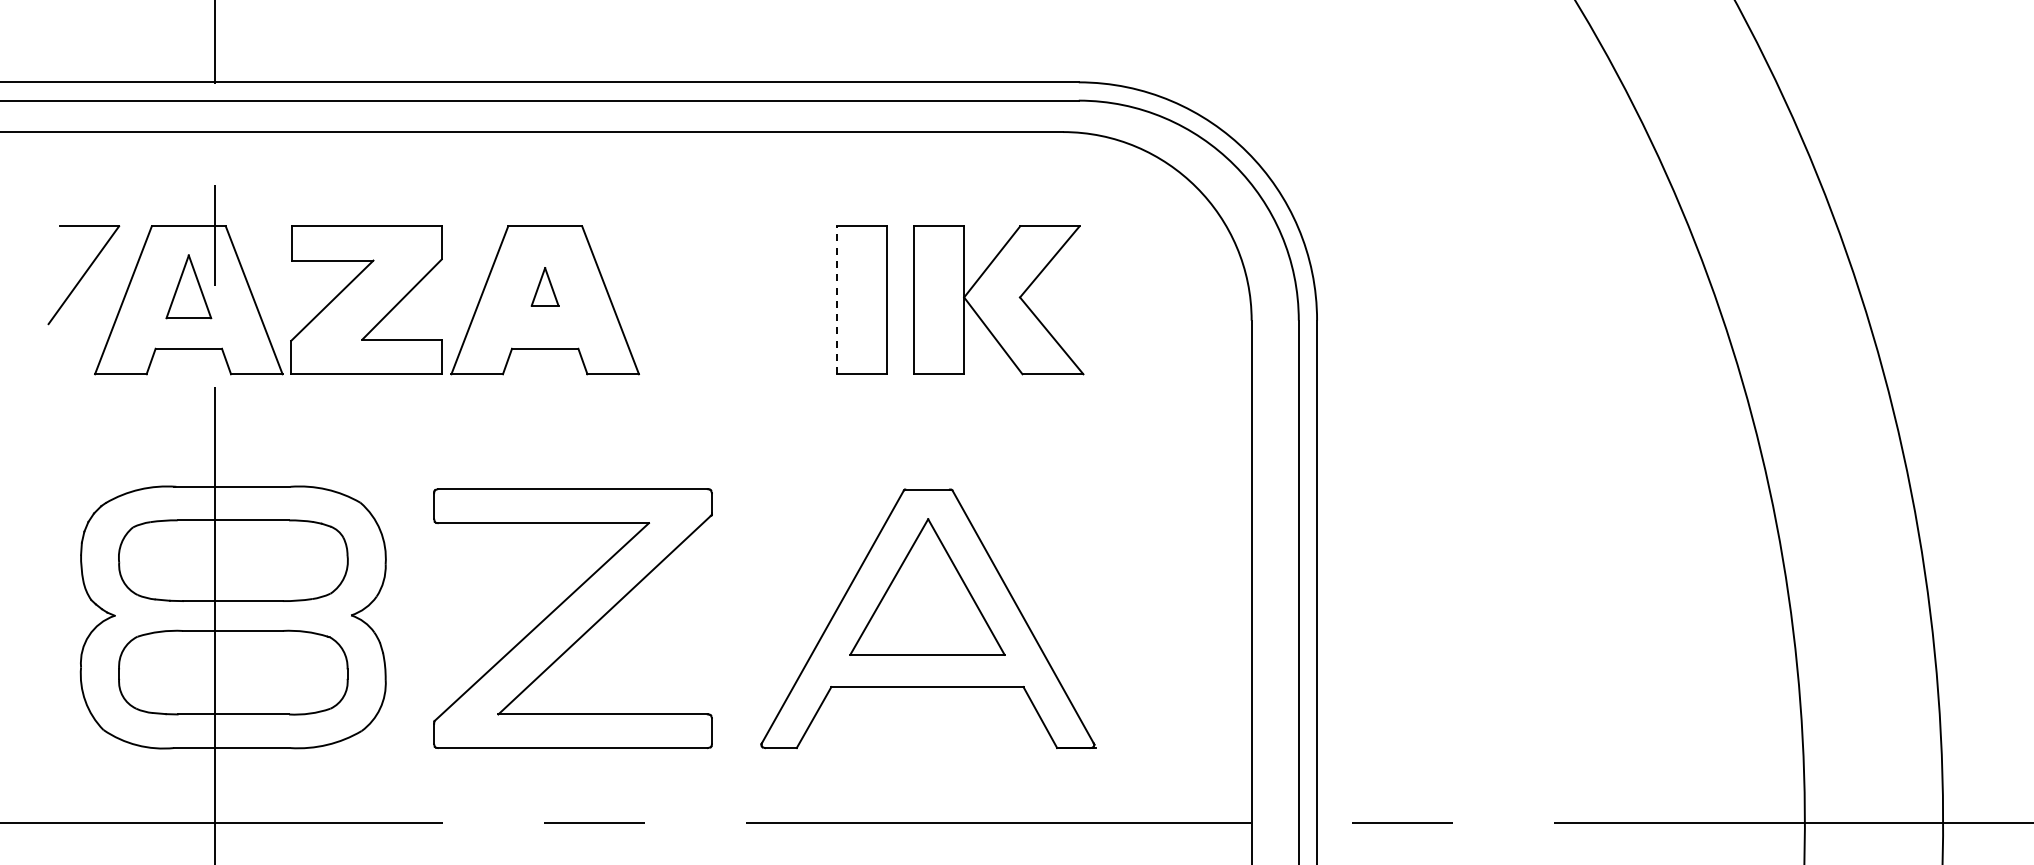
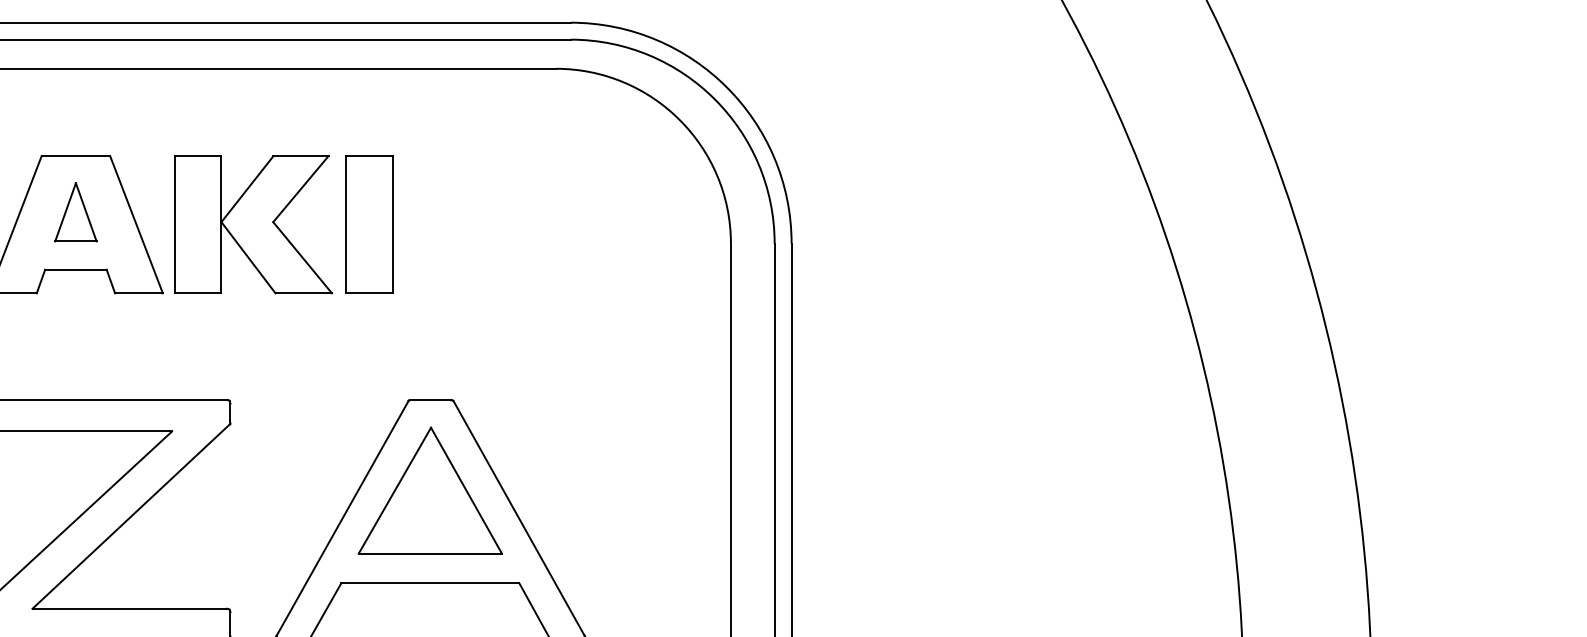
part: (544, 286) -> (75, 211), size x1.67
line: (836, 300) -> (346, 224), dashed -> solid
part: (998, 300) -> (253, 224), moved

